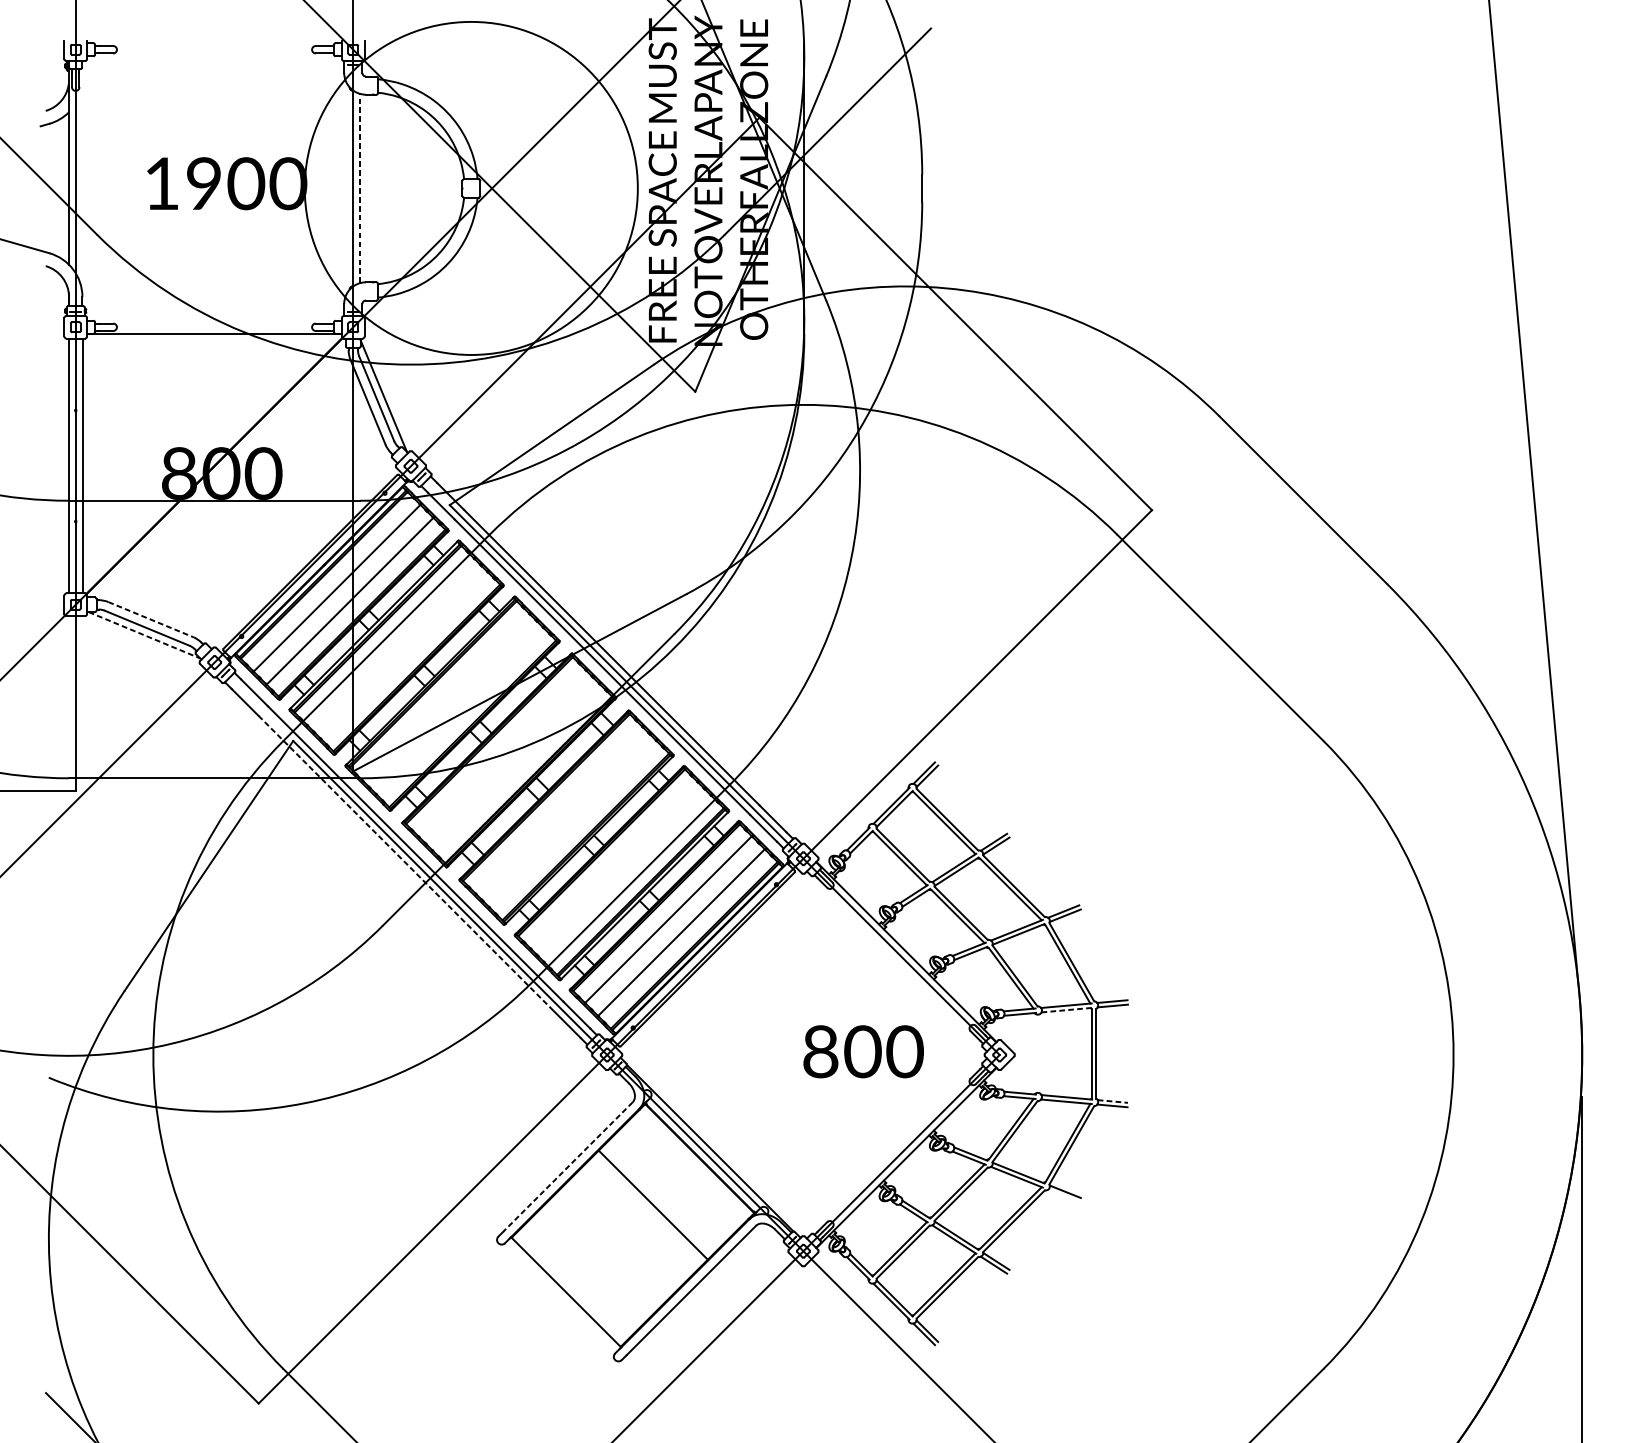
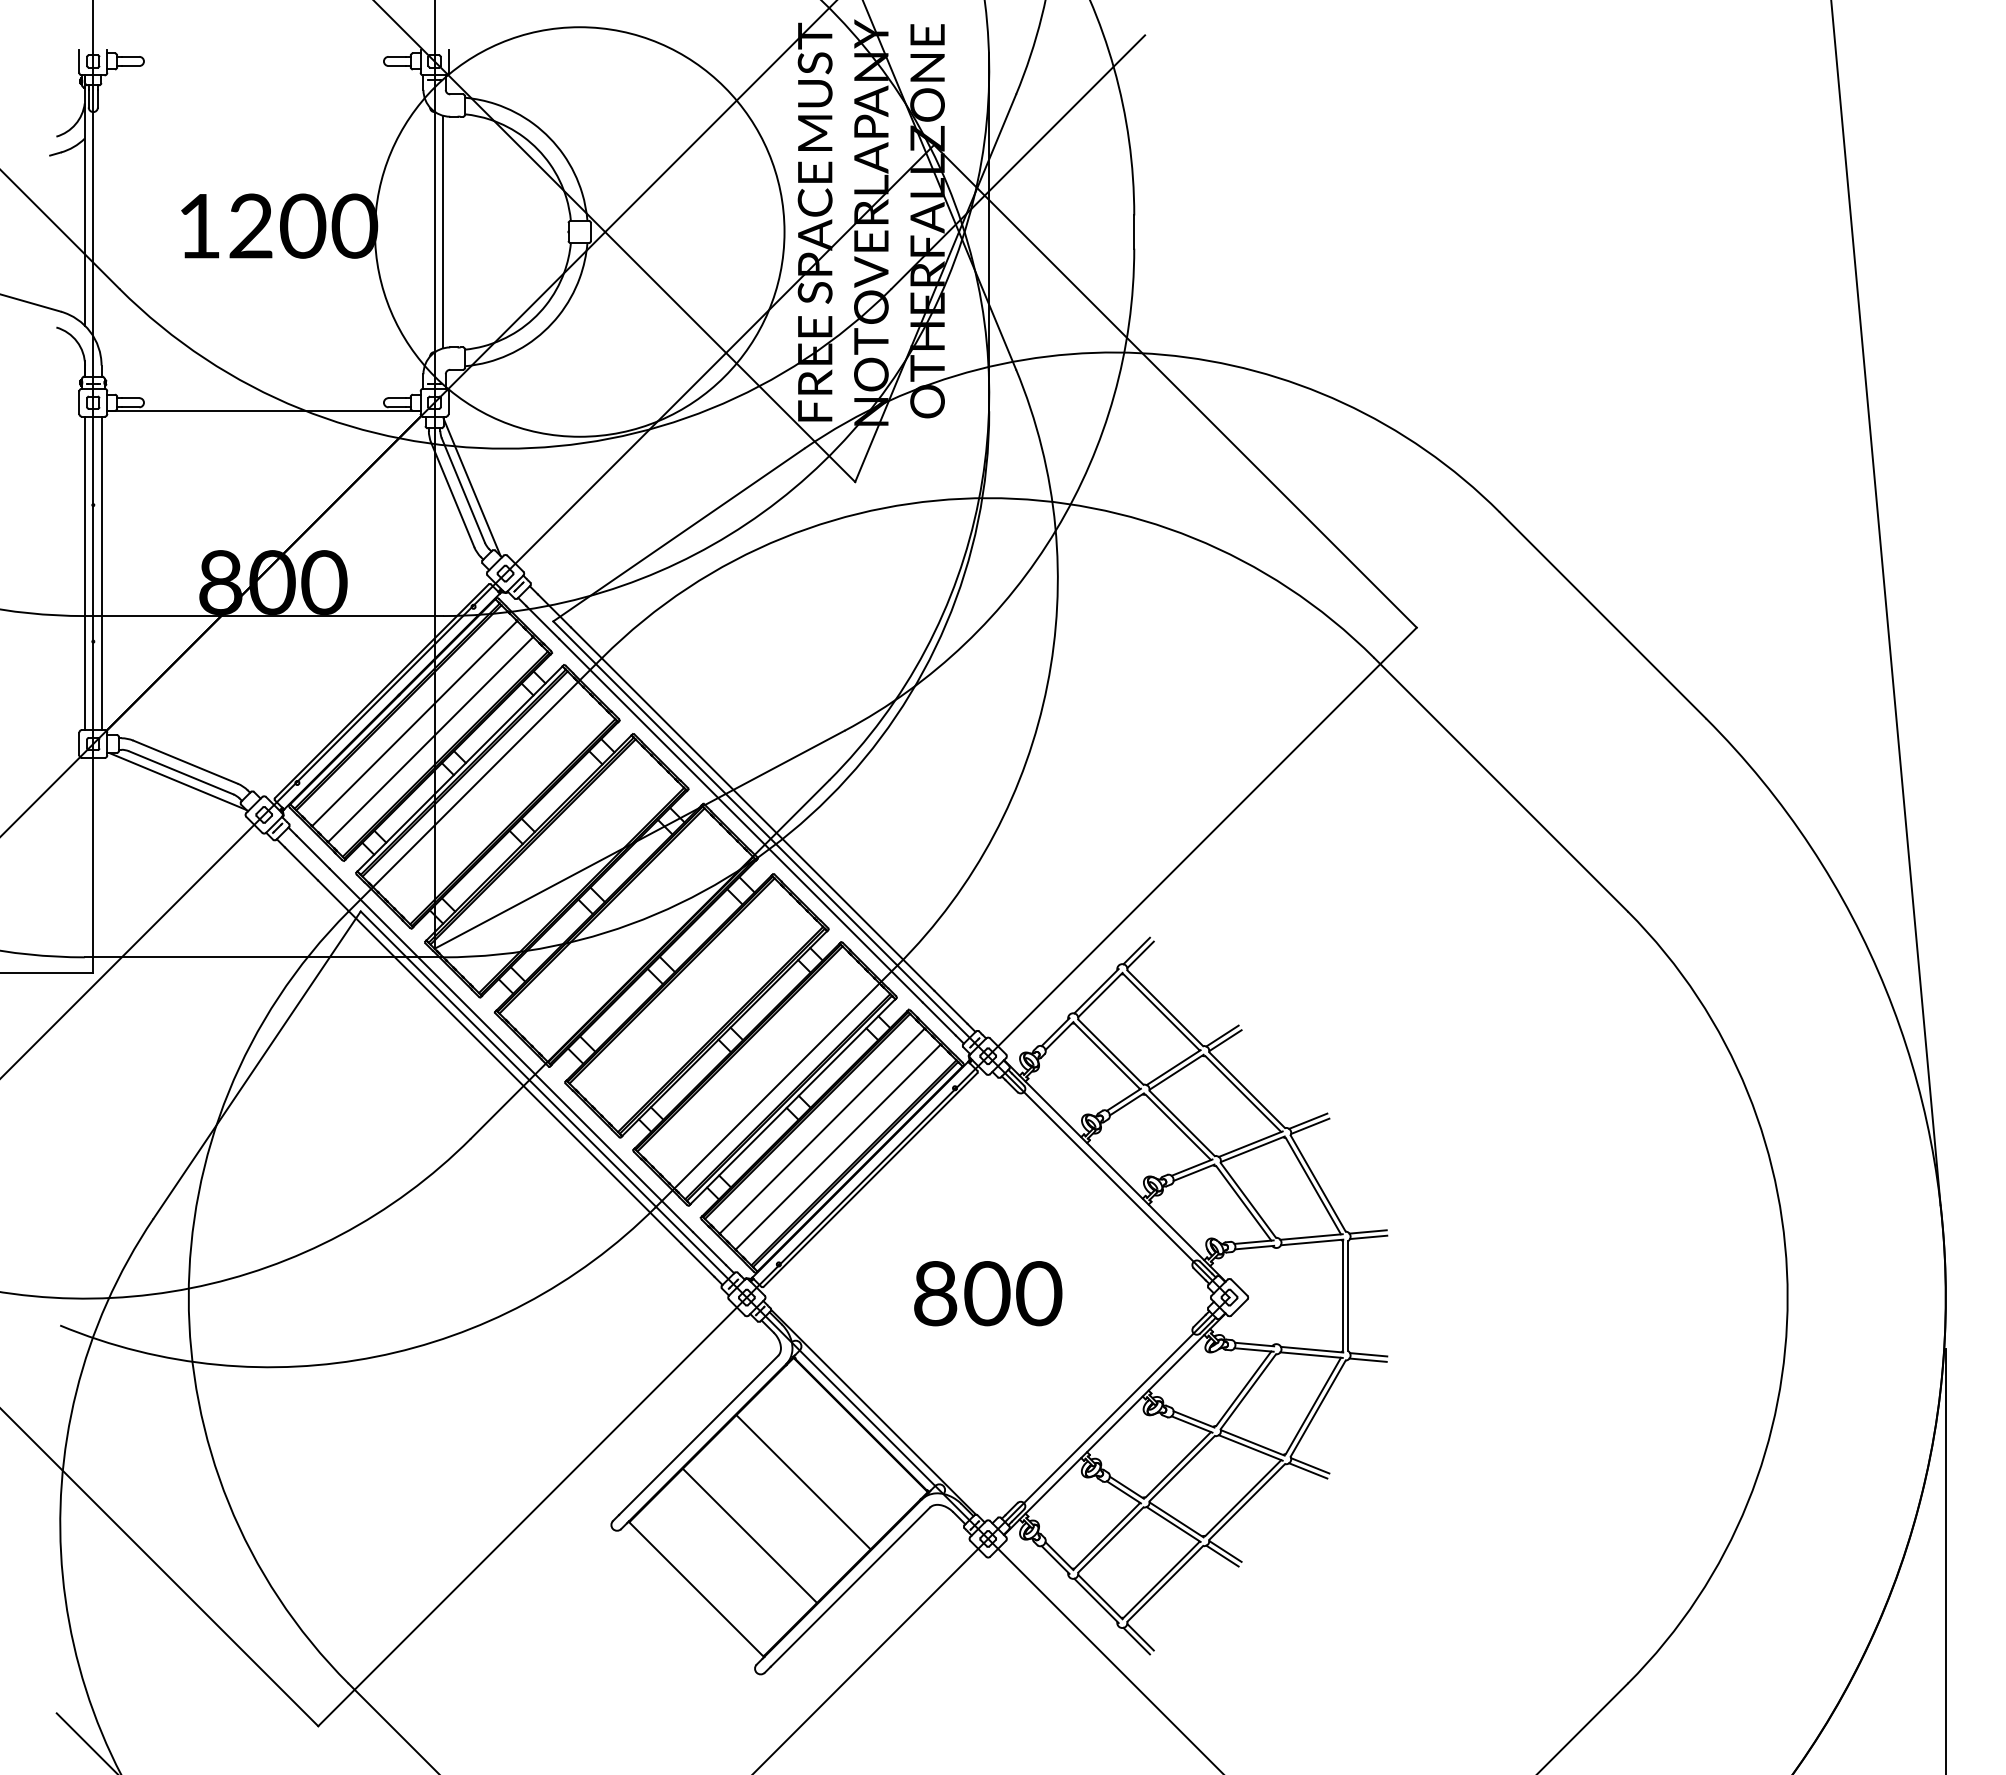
text: (203, 183) -> (250, 225), 1900 -> 1200
line: (360, 188) -> (443, 231), dashed -> solid
line: (151, 619) -> (186, 762), dashed -> solid
line: (145, 635) -> (178, 781), dashed -> solid
line: (406, 863) -> (499, 1062), dashed -> solid
line: (1067, 1010) -> (1312, 1242), dashed -> solid
text: (863, 1051) -> (988, 1293), moved
line: (1112, 1101) -> (1368, 1354), dashed -> solid
line: (567, 1167) -> (698, 1435), dashed -> solid
line: (1063, 1195) -> (1308, 1470), added
line: (609, 1248) -> (749, 1535), added

